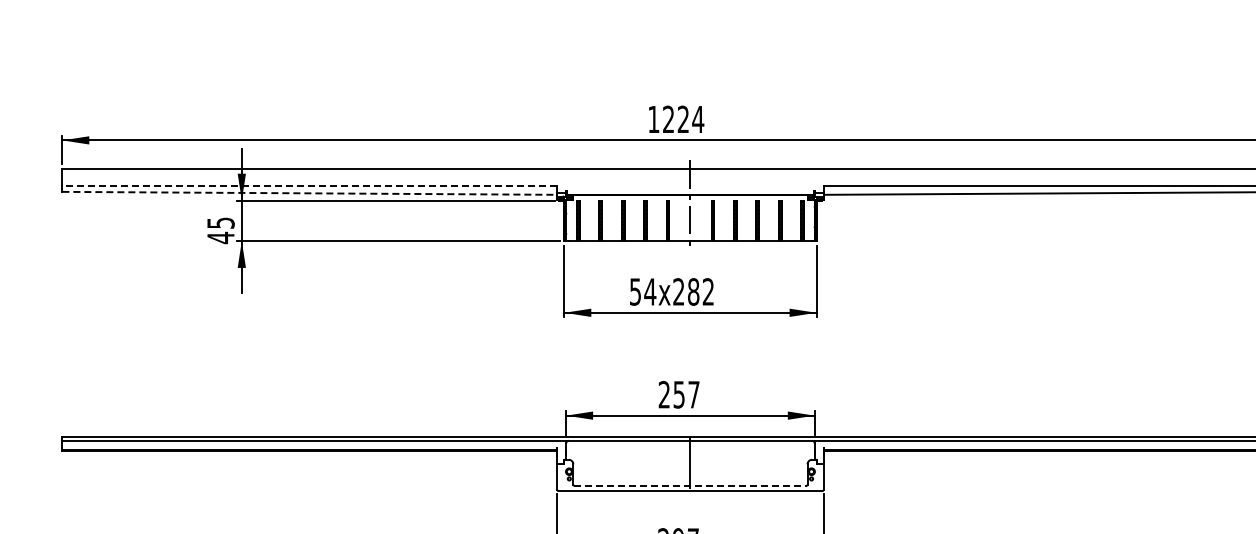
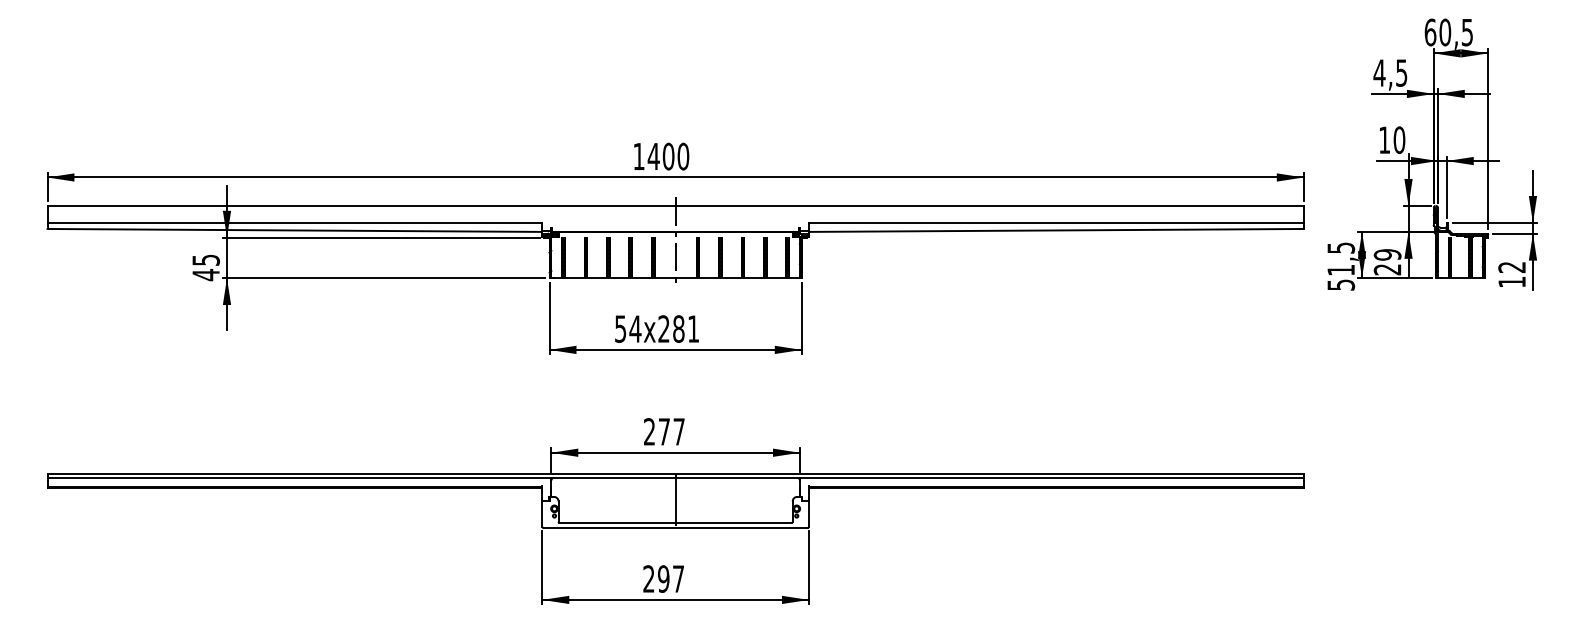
text: (683, 119) -> (668, 156), 1224 -> 1400
line: (309, 185) -> (294, 222), dashed -> solid
line: (310, 193) -> (295, 230), dashed -> solid
text: (708, 291) -> (693, 328), 54x282 -> 54x281
text: (678, 394) -> (663, 431), 257 -> 277
line: (691, 485) -> (676, 522), dashed -> solid

